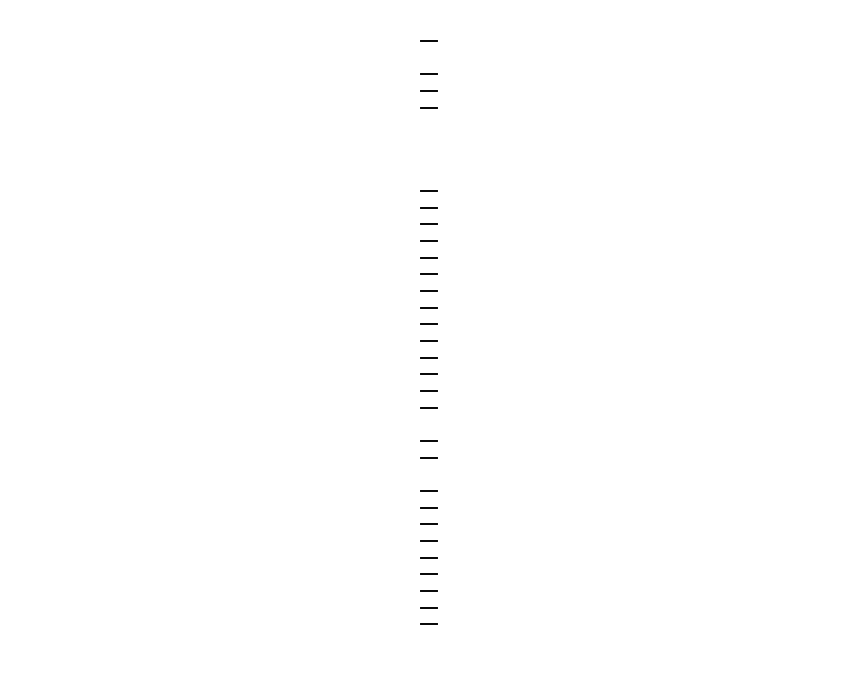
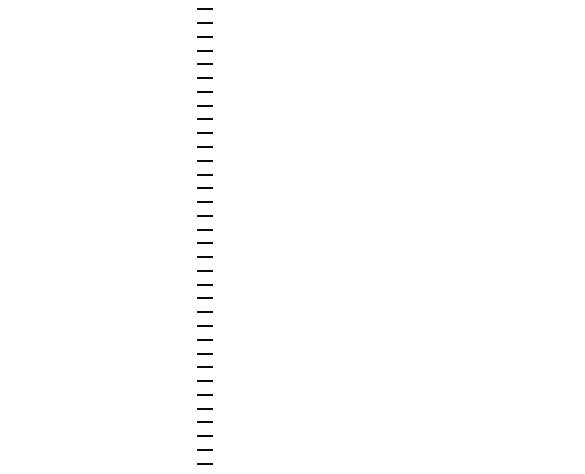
line: (428, 57) -> (204, 23), added
line: (428, 123) -> (204, 77), added
line: (428, 140) -> (204, 91), added
line: (428, 157) -> (204, 105), added
line: (428, 173) -> (204, 118), added
line: (428, 423) -> (204, 325), added
line: (428, 473) -> (204, 366), added

